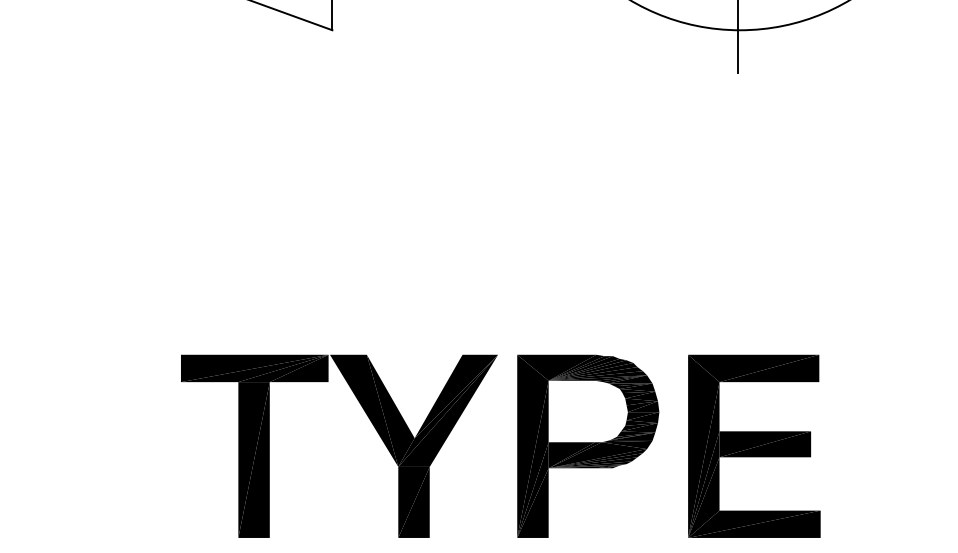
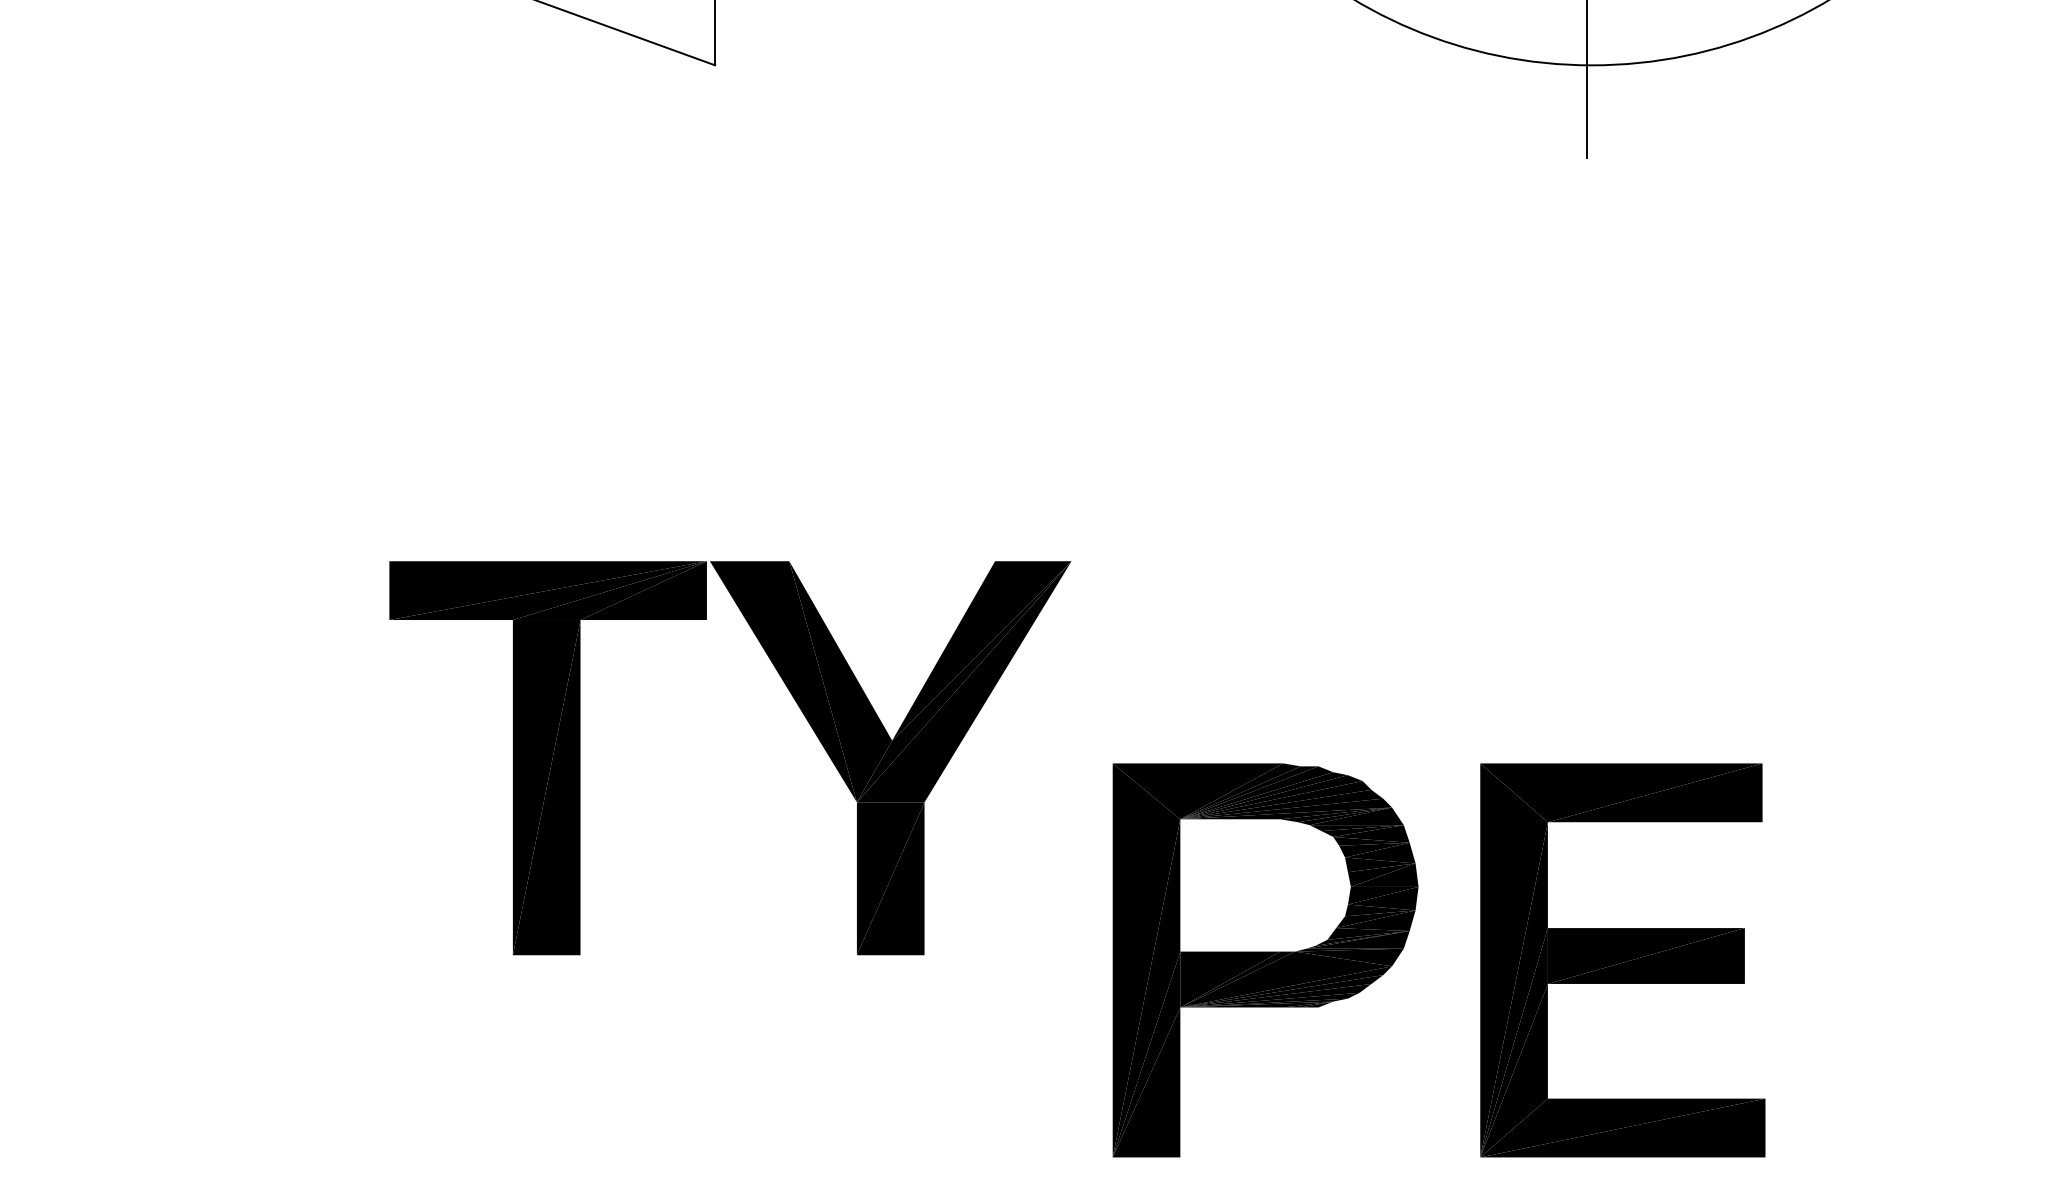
part: (371, 423) -> (799, 709), moved

